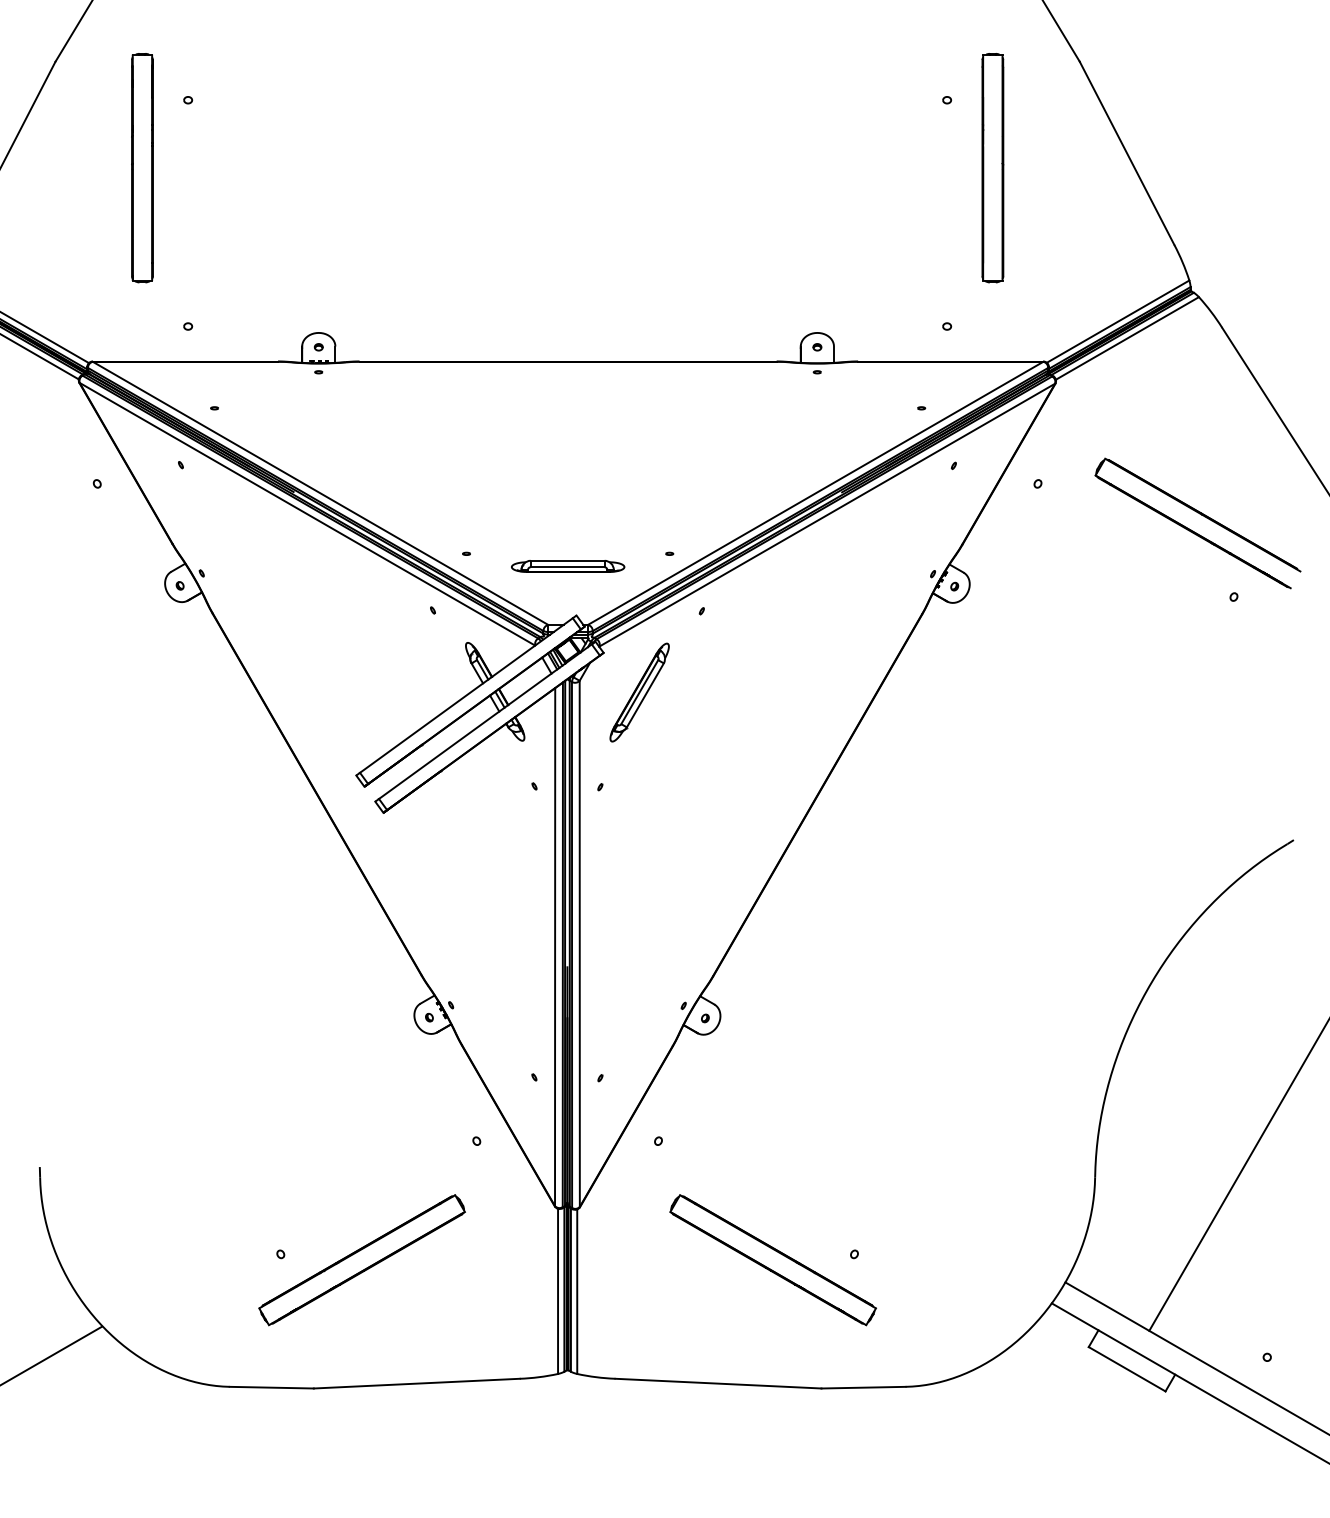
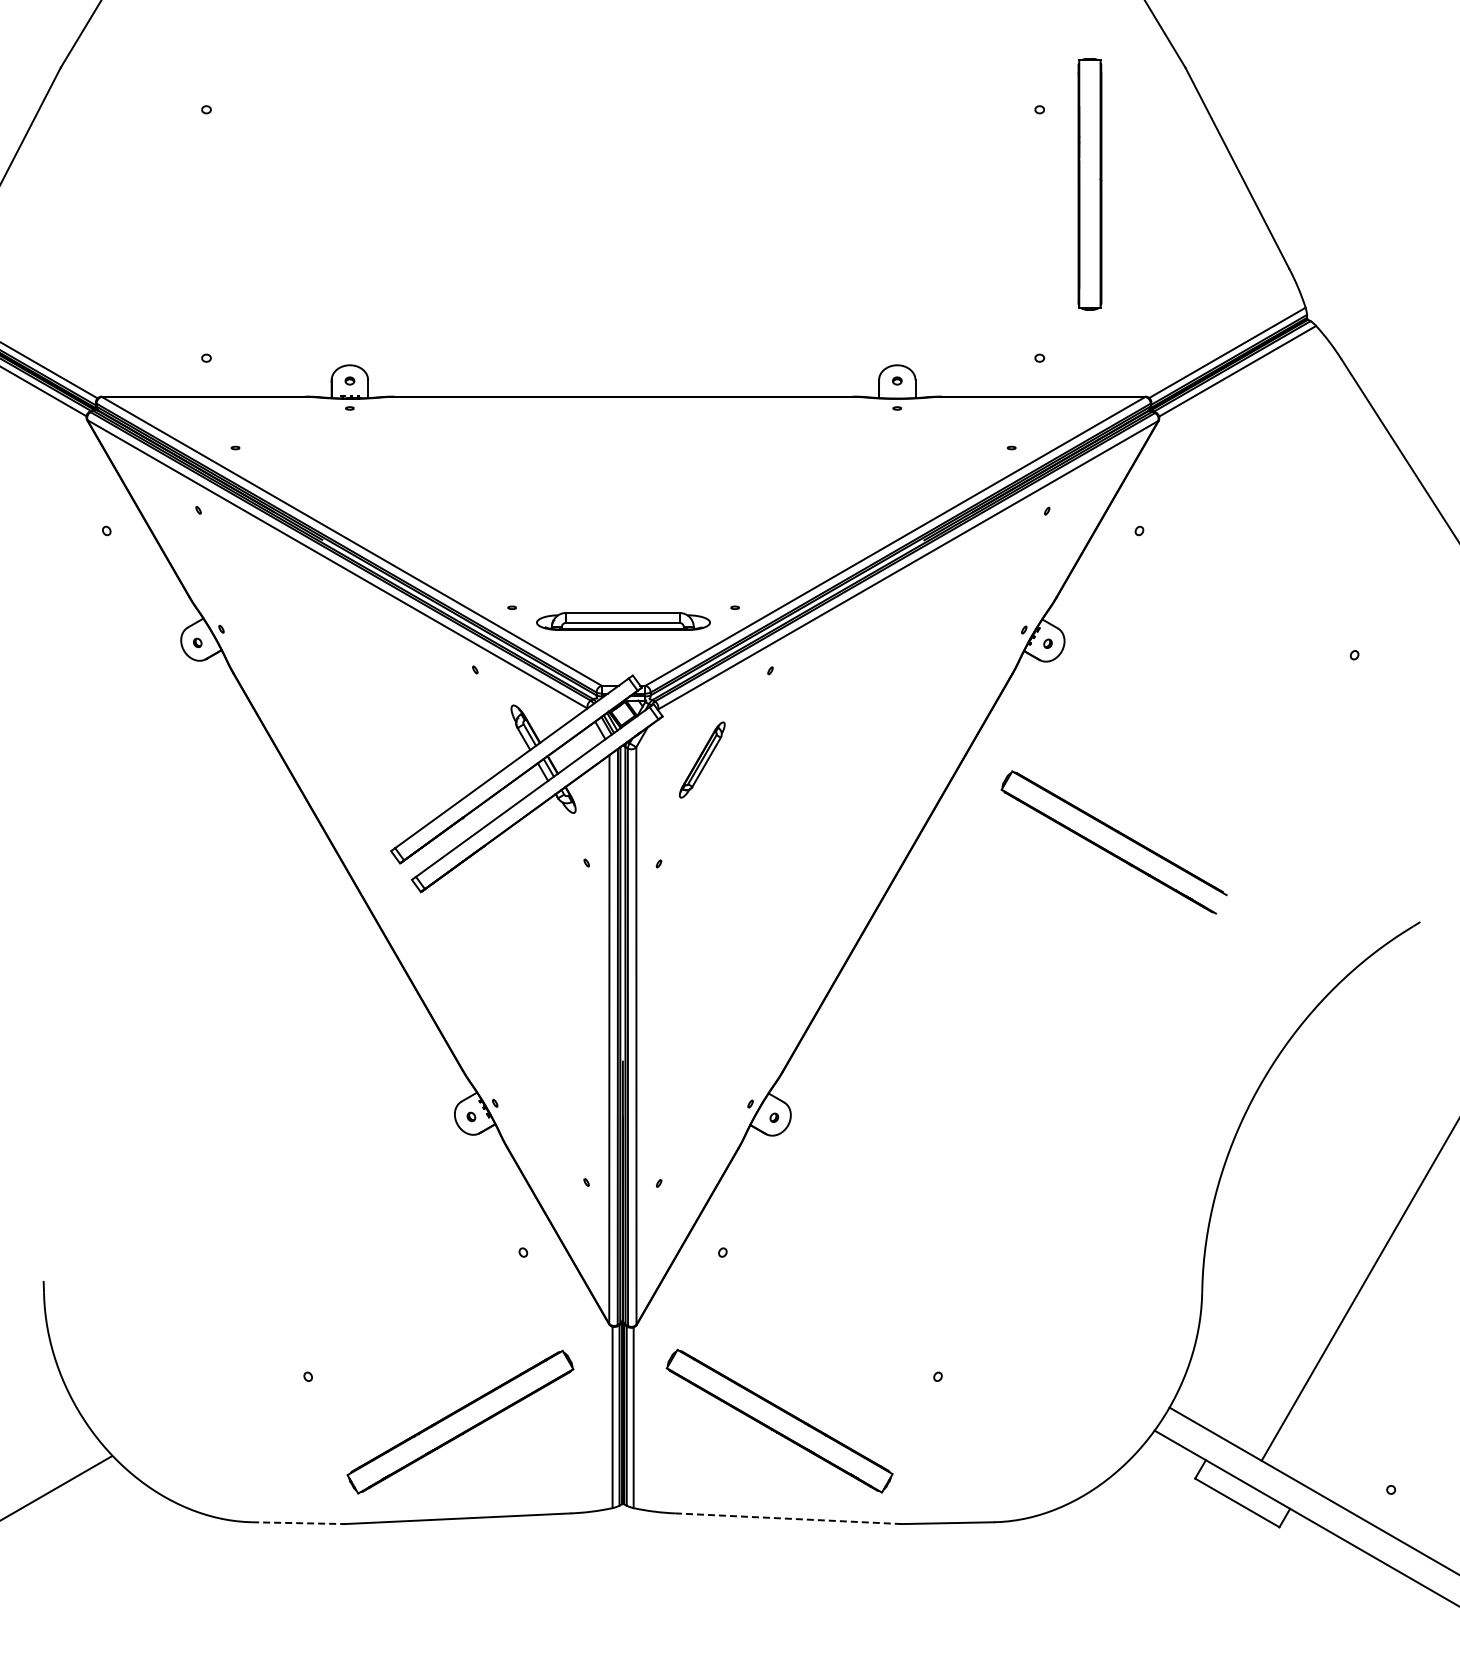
part: (141, 168) -> (155, 184), removed
part: (1193, 530) -> (1109, 850), moved
part: (567, 566) -> (623, 621), size x1.4
part: (639, 692) -> (702, 759), size x0.7
part: (772, 1259) -> (779, 1420), moved
part: (362, 1260) -> (460, 1422), moved
line: (718, 1383) -> (788, 1518), solid -> dashed
line: (271, 1387) -> (298, 1523), solid -> dashed

